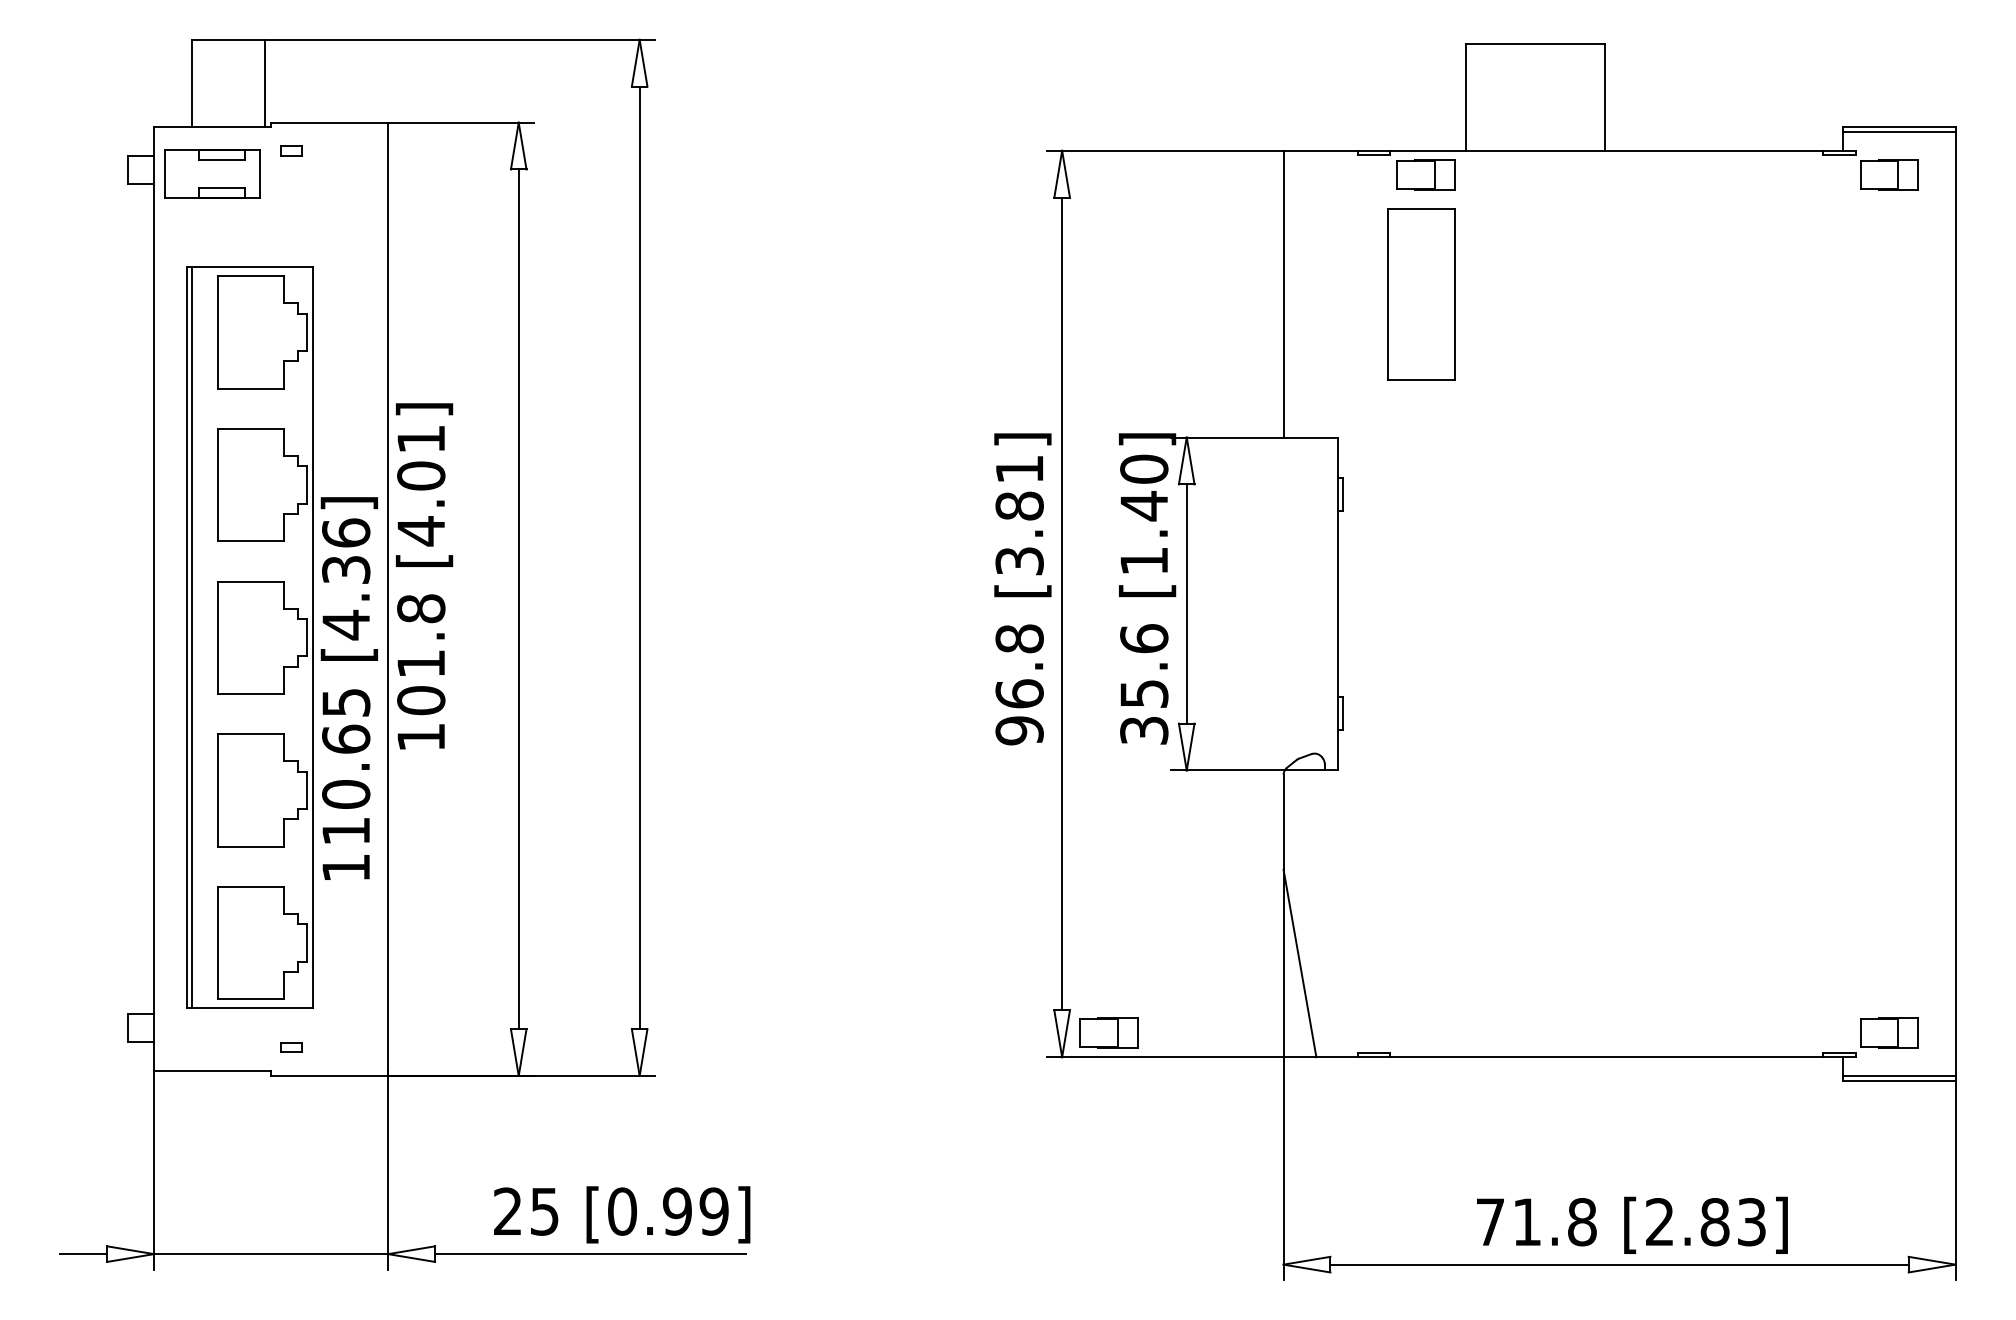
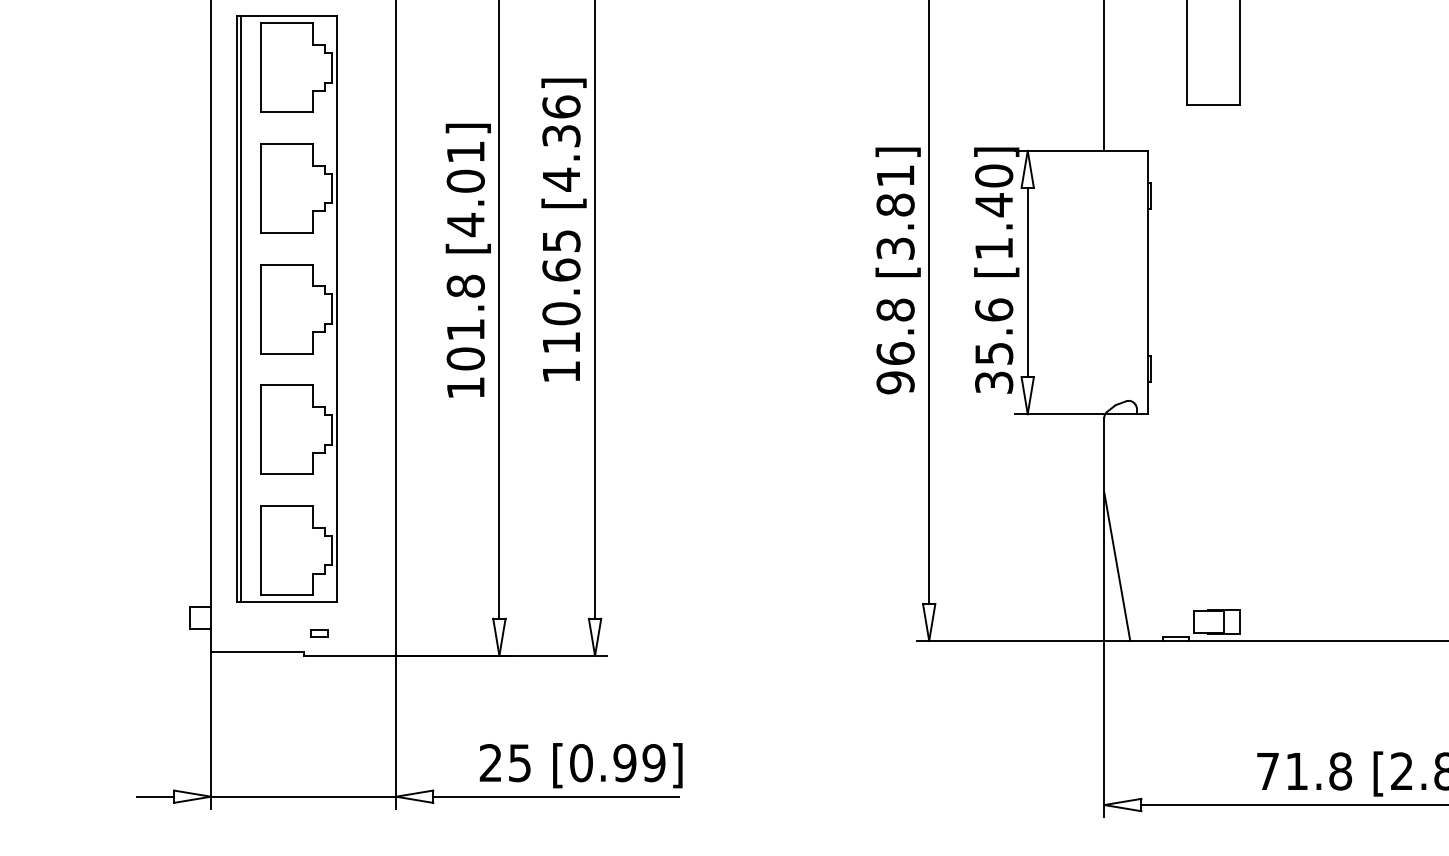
text: (424, 576) -> (468, 260), moved
text: (348, 688) -> (563, 229), moved
part: (1108, 1032) -> (1216, 621), moved

